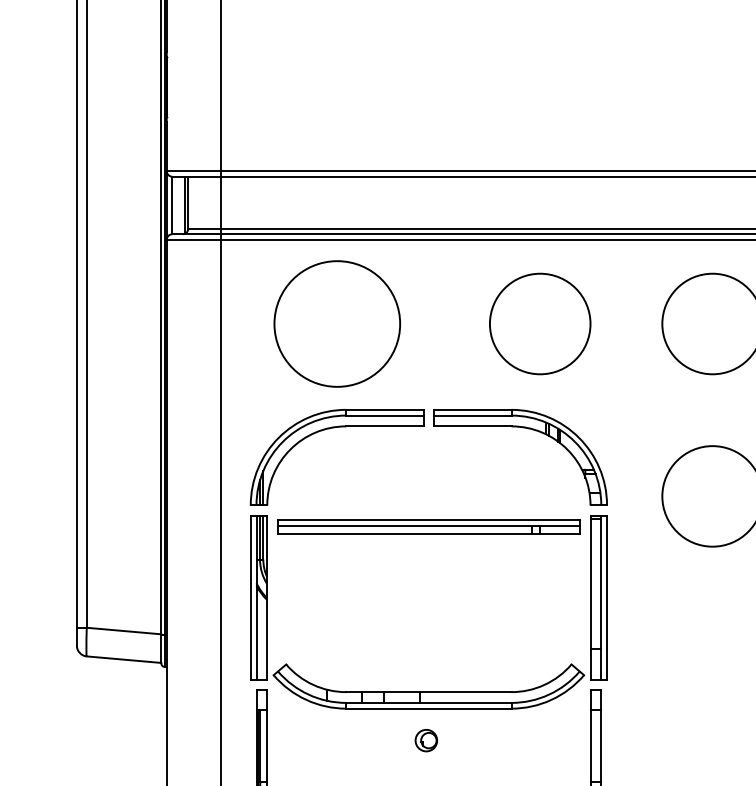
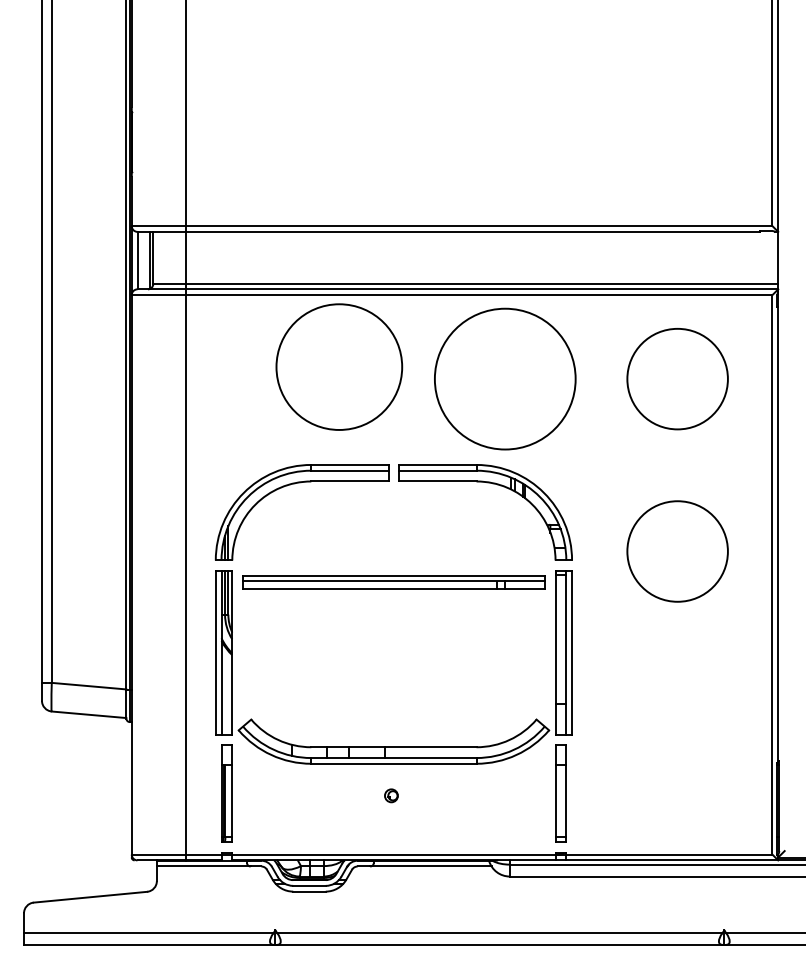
circle: (337, 323) -> (339, 366), moved
circle: (539, 323) -> (504, 378), size x1.4
part: (426, 740) -> (391, 795), size x0.6

